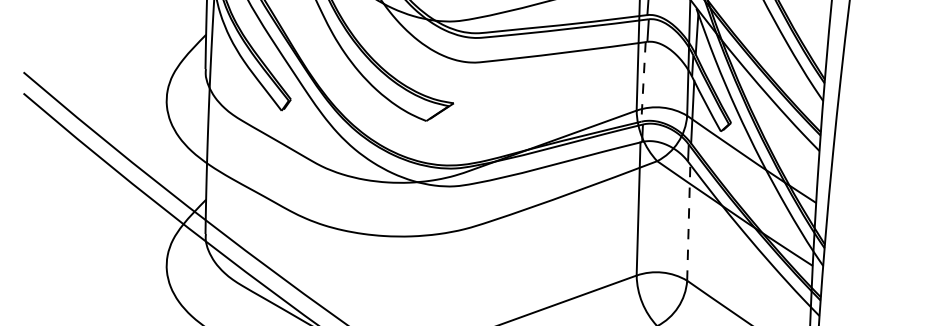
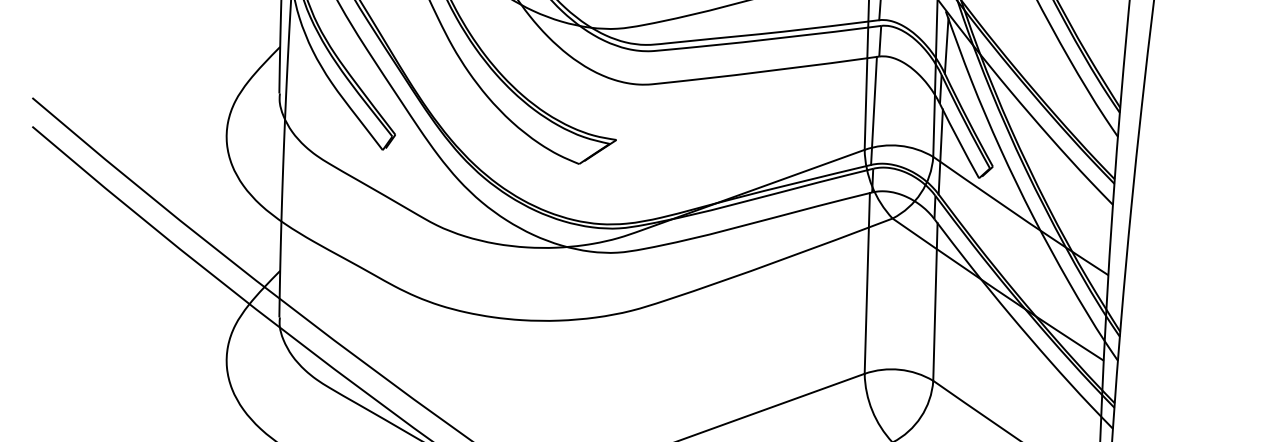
line: (643, 82) -> (873, 111), dashed -> solid
line: (688, 223) -> (935, 302), dashed -> solid

